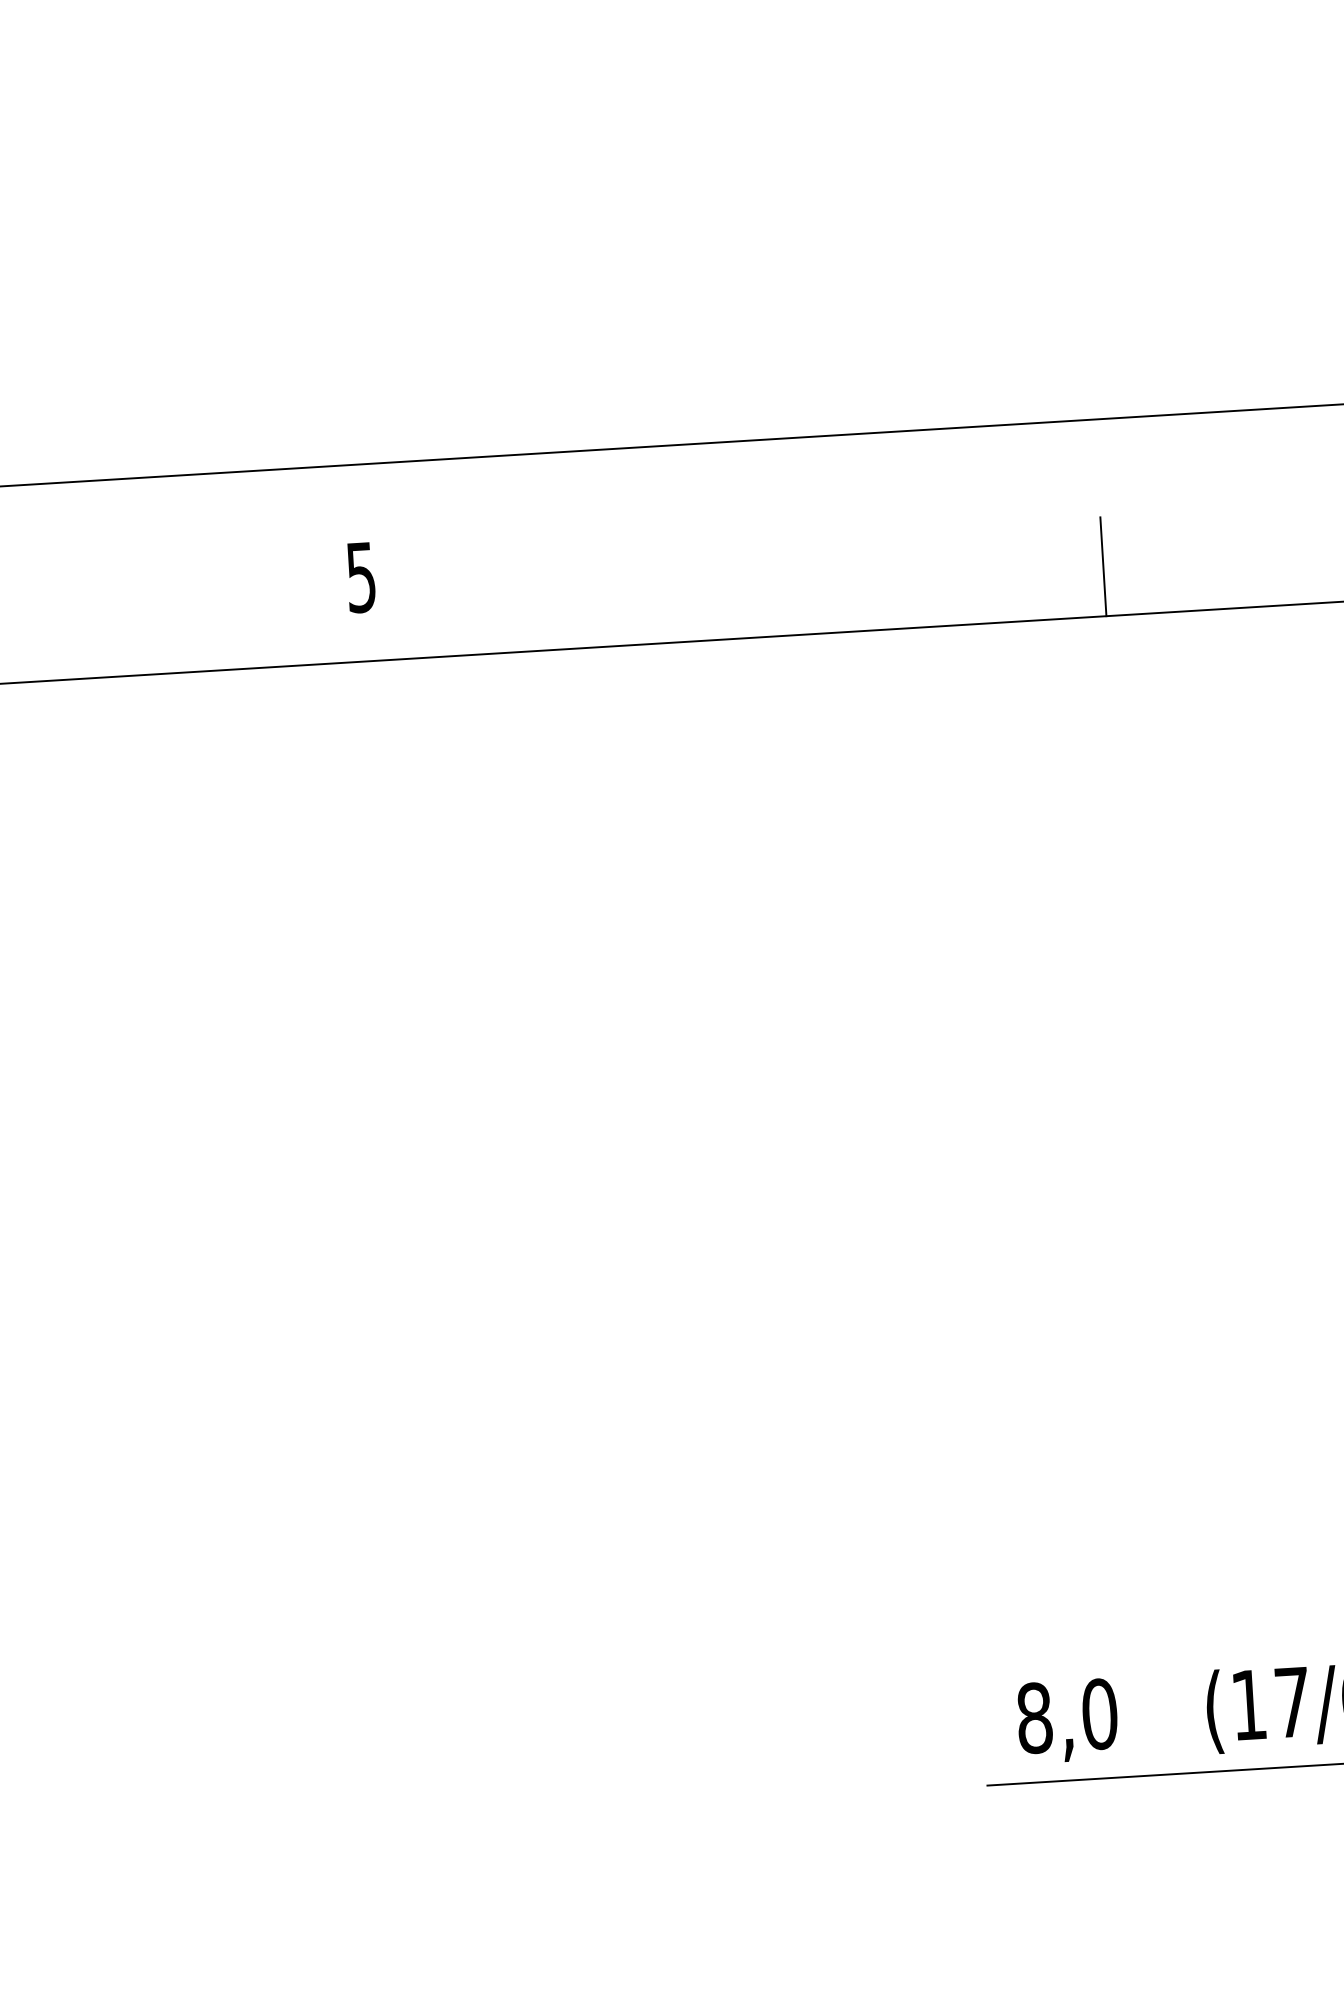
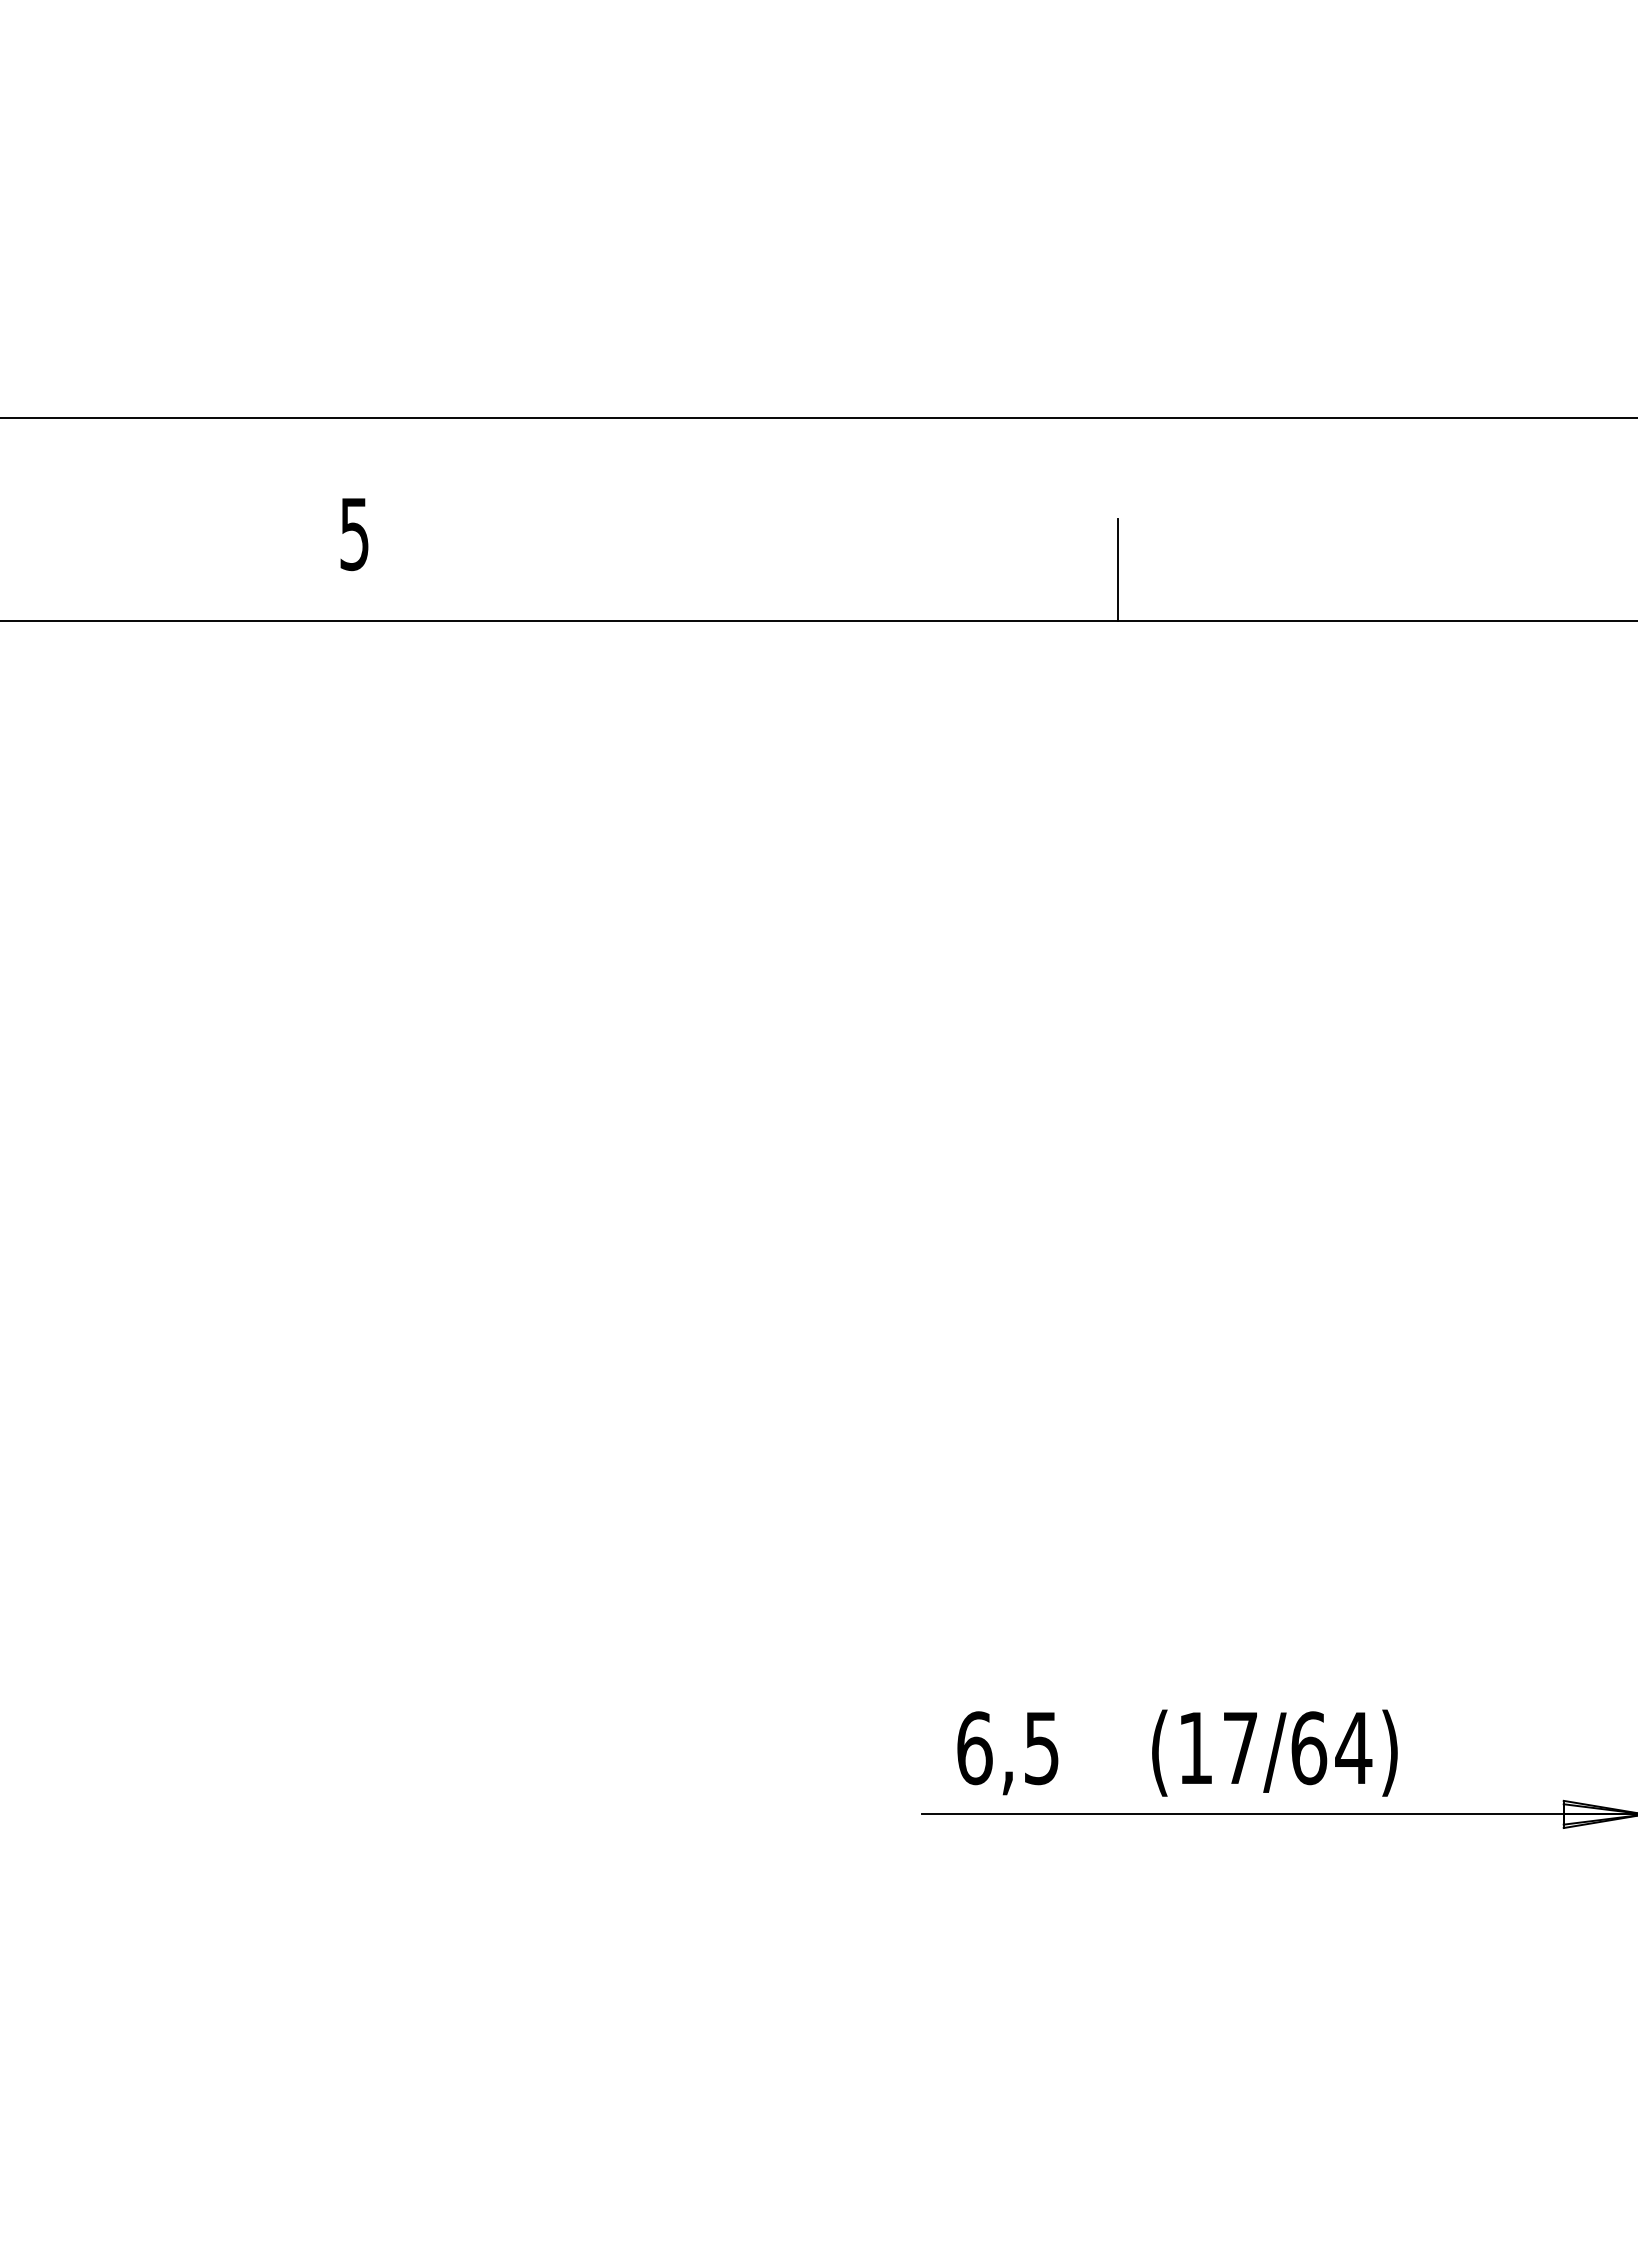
text: (1067, 1716) -> (1008, 1748), 8,0 -> 6,5

